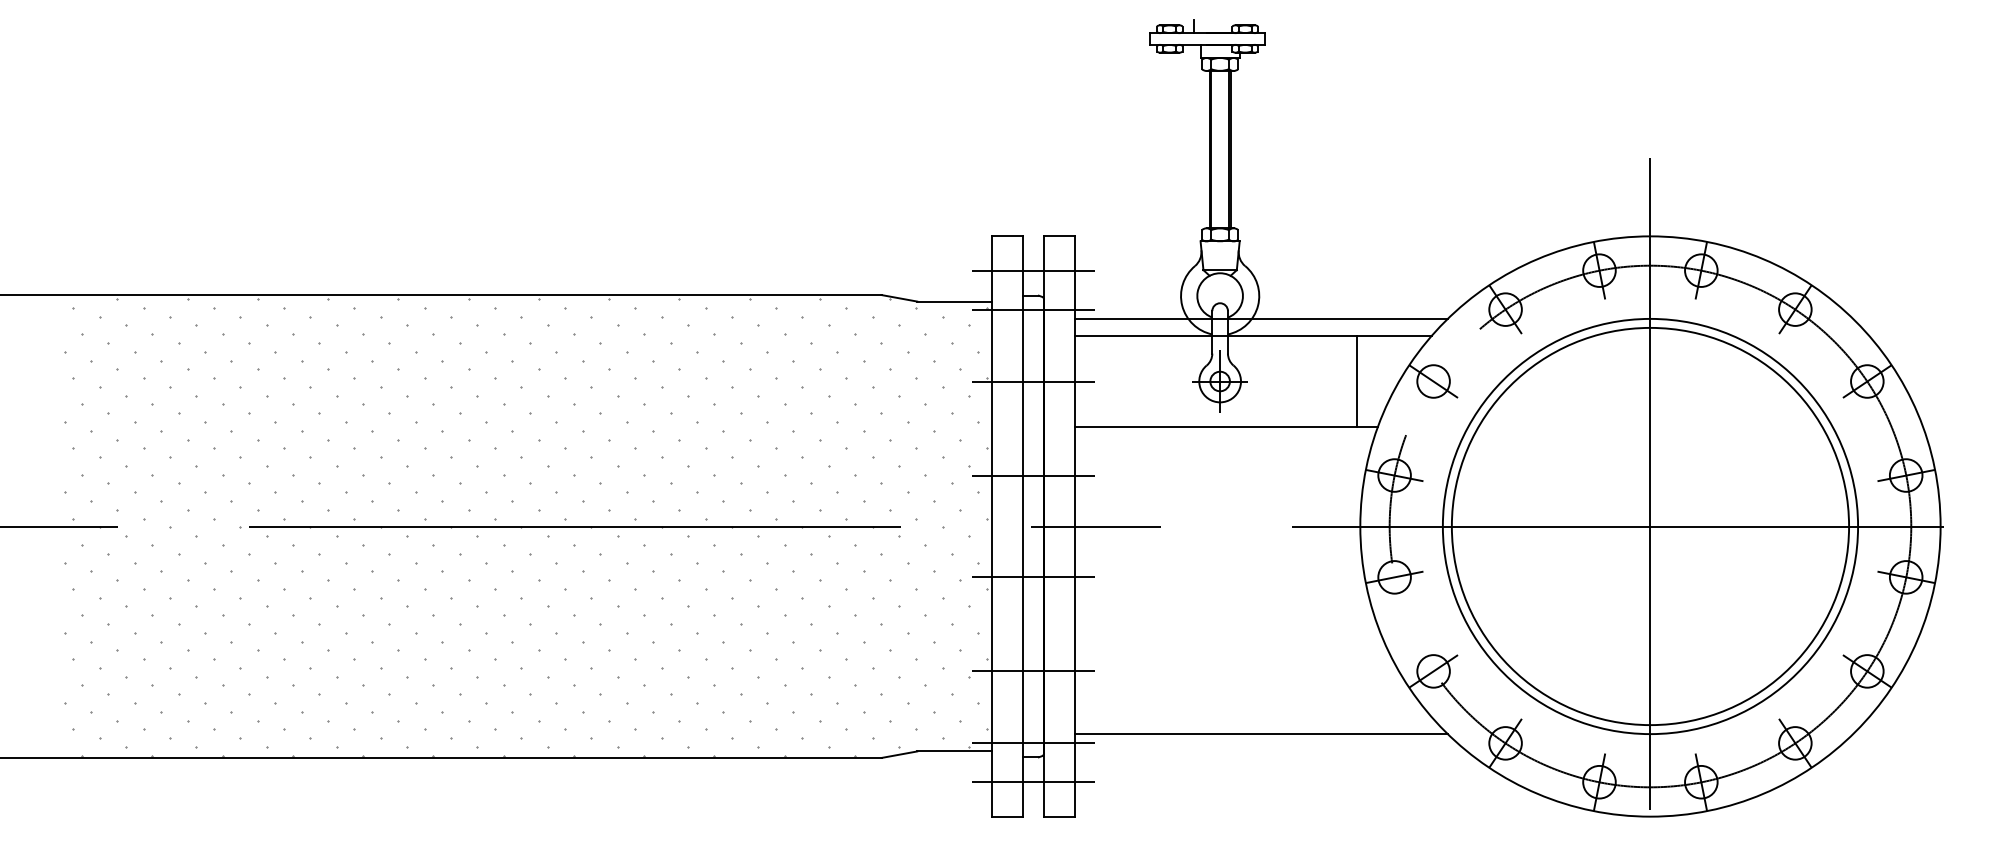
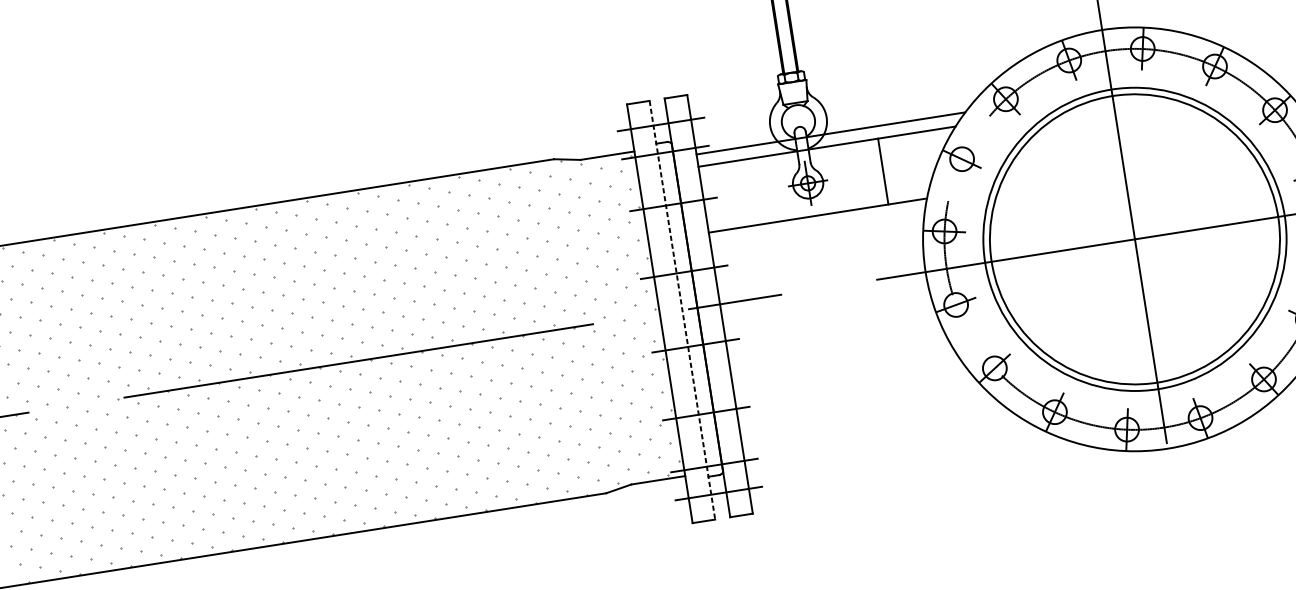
line: (1357, 381) -> (883, 171), moved
line: (1023, 527) -> (682, 310), solid -> dashed
line: (1261, 734) -> (877, 433), removed

